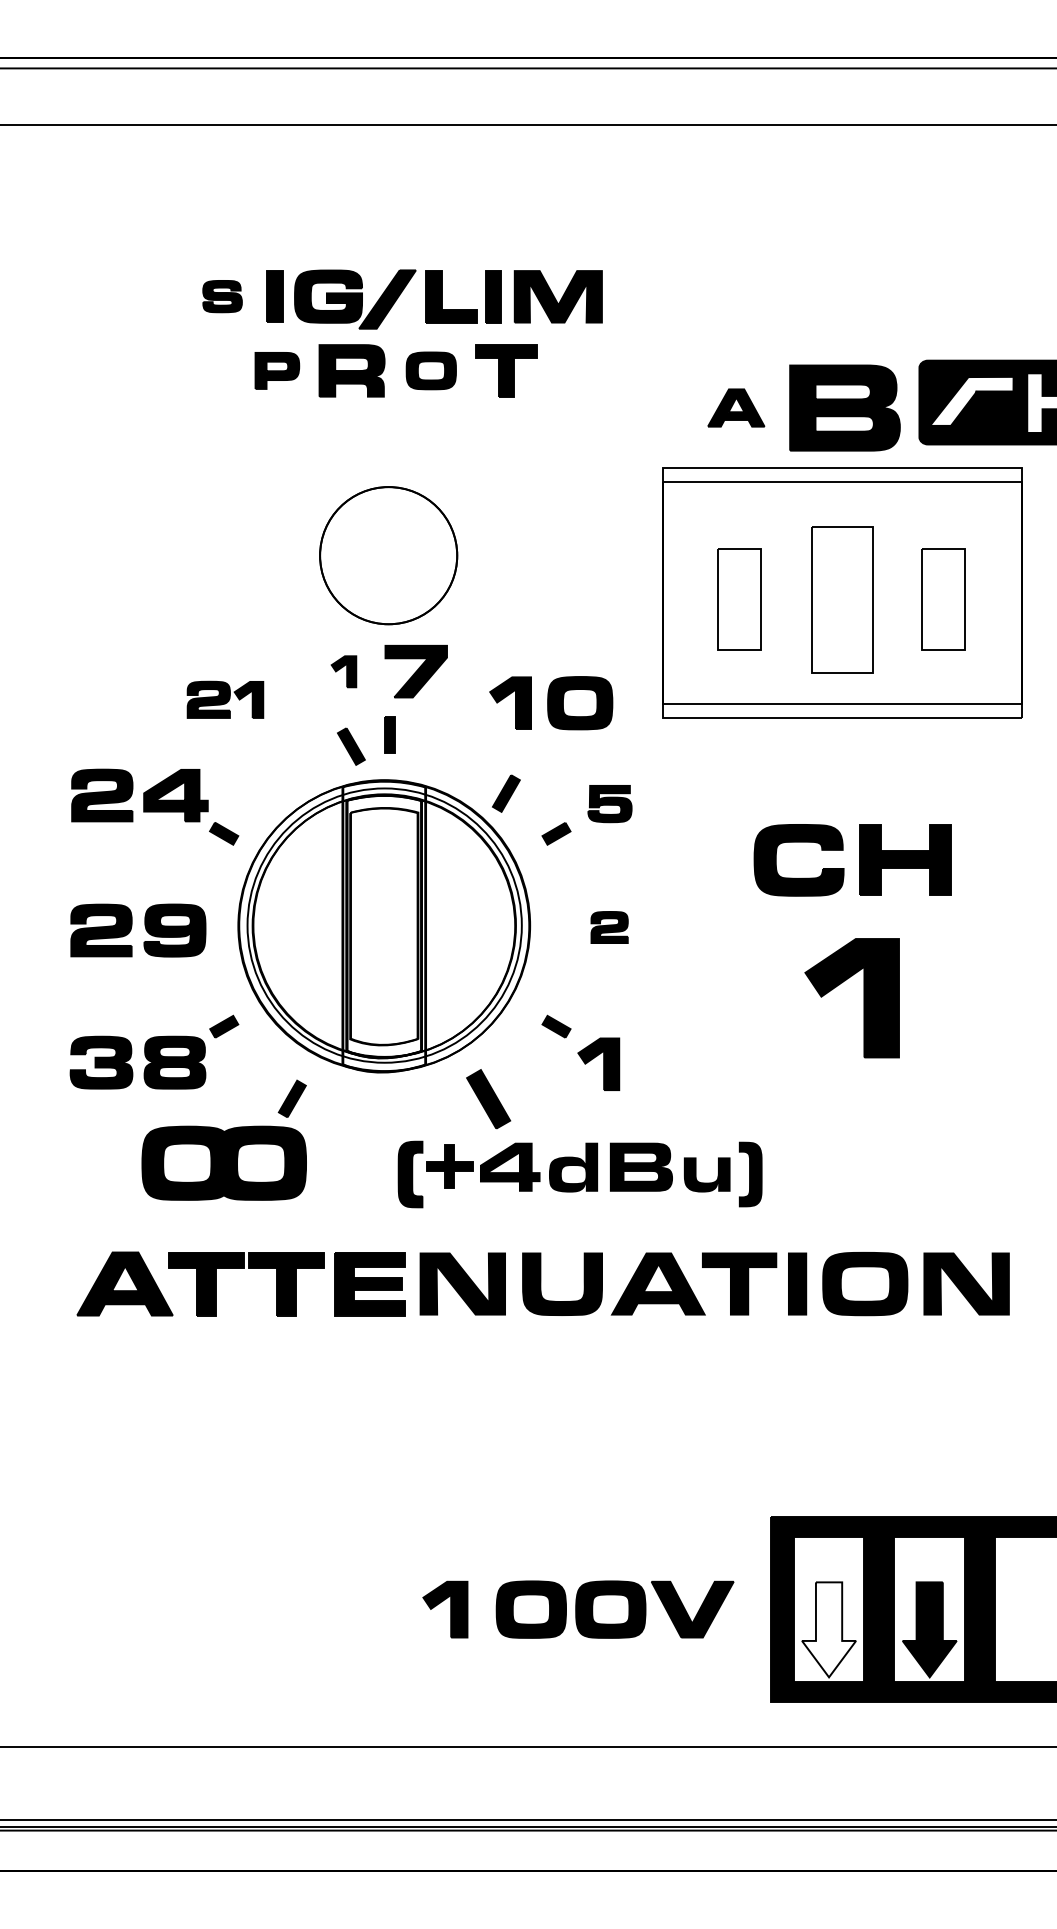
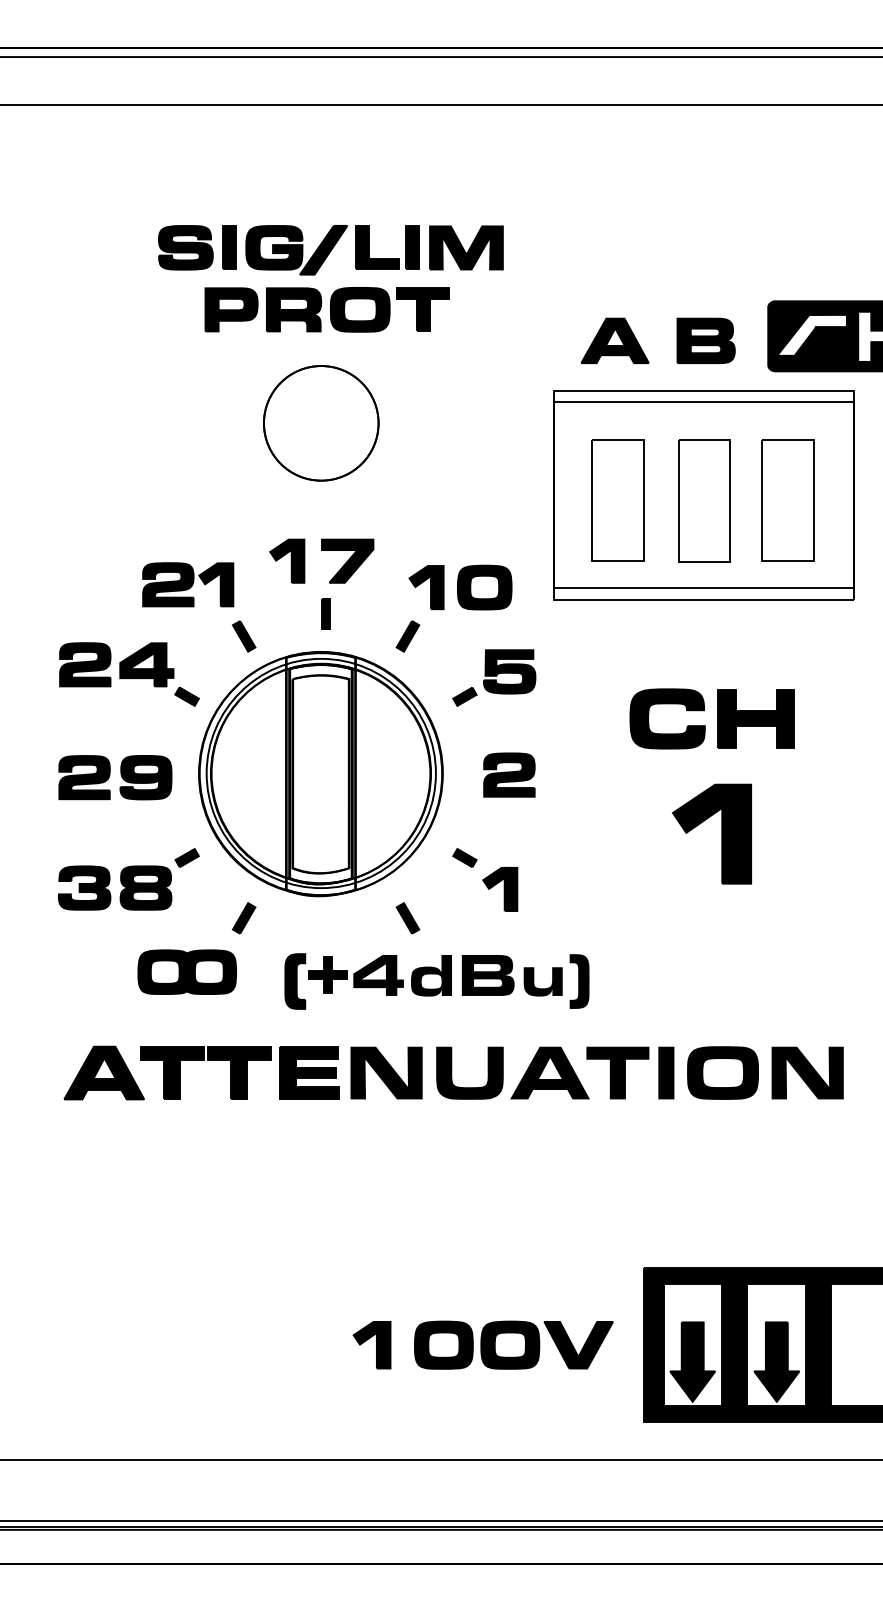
part: (222, 296) -> (185, 247), size x1.67
part: (277, 370) -> (231, 309), size x1.43
part: (431, 370) -> (360, 309), size x1.43
part: (736, 407) -> (615, 340), size x1.43
part: (845, 407) -> (706, 340), size x0.62
part: (388, 555) -> (321, 423), moved
part: (739, 599) -> (617, 500), size x1.43
part: (942, 599) -> (787, 500), size x1.43
part: (343, 671) -> (286, 561), size x1.67
part: (225, 699) -> (188, 584), size x1.43
part: (351, 746) -> (244, 636), moved
part: (506, 793) -> (408, 636), moved
part: (609, 803) -> (509, 671), size x1.43
part: (609, 927) -> (509, 775), size x1.67
part: (487, 1098) -> (407, 917), size x0.62
part: (224, 1163) -> (187, 972), size x0.71
part: (579, 1174) -> (436, 981), moved
fill: (829, 1629) -> (693, 1361), added

